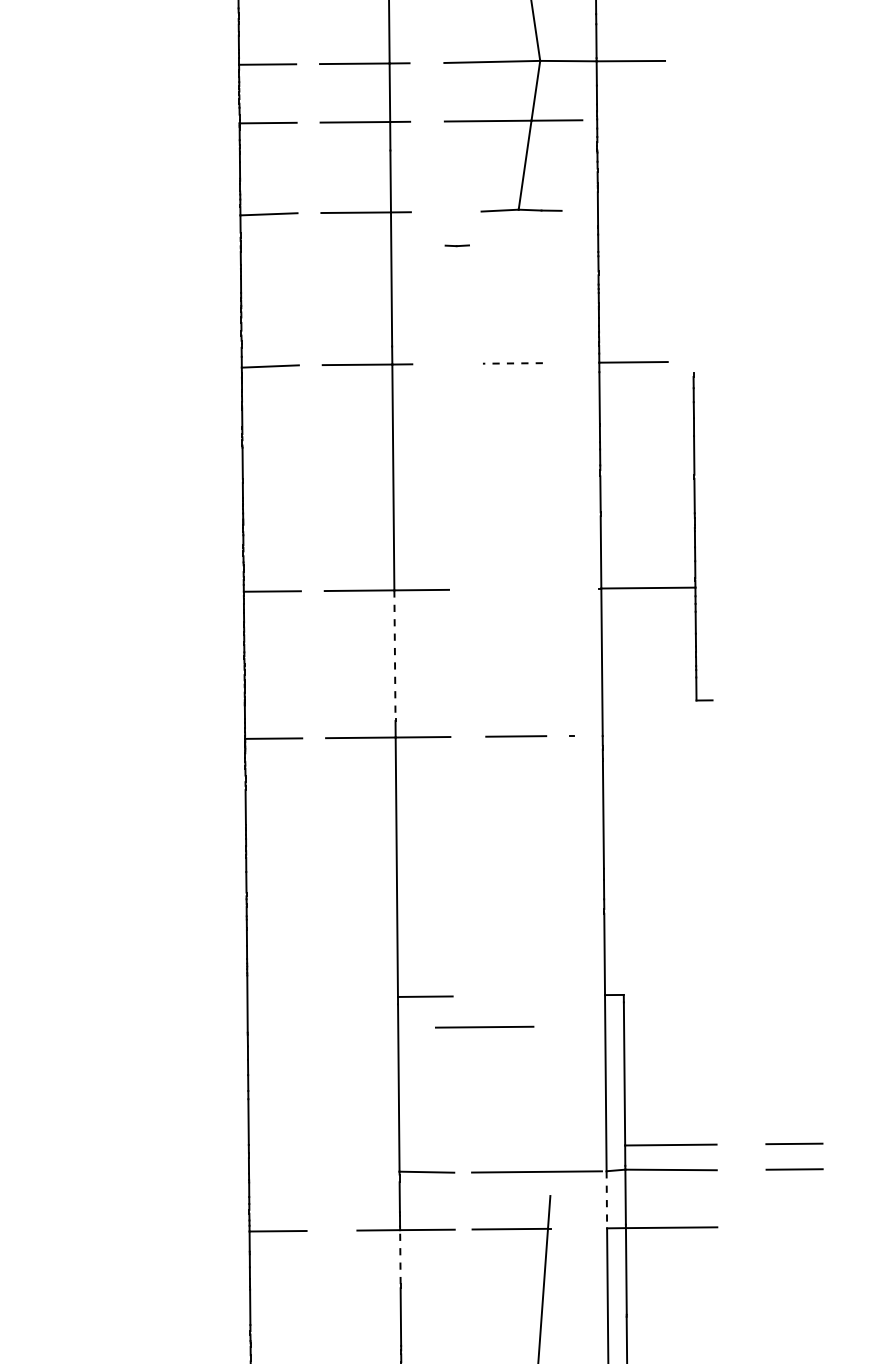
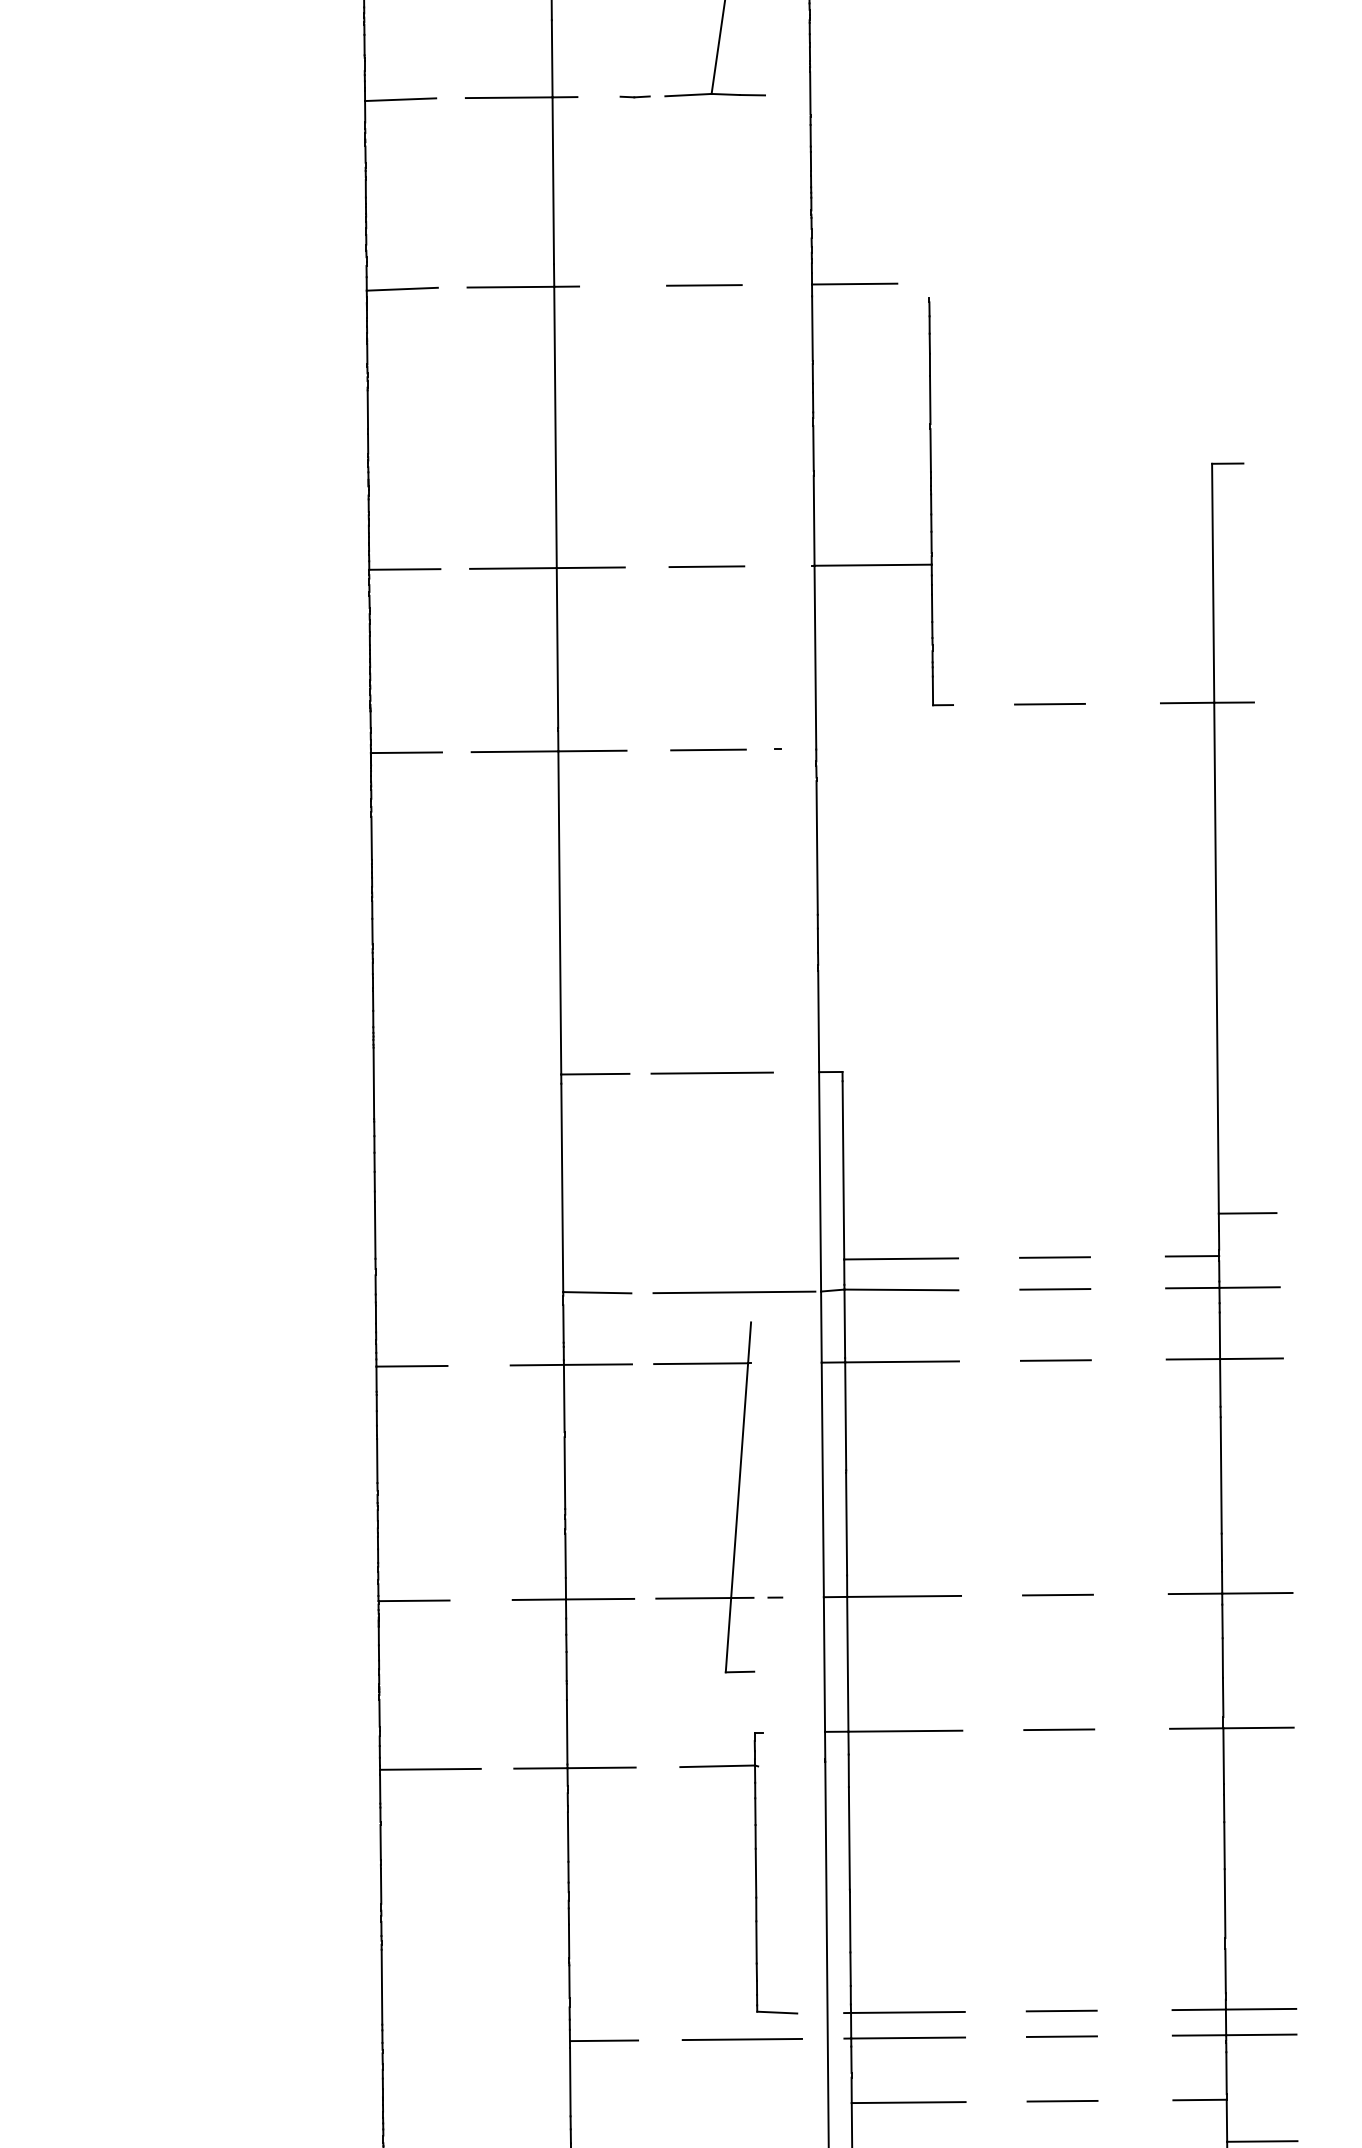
line: (456, 245) -> (634, 96), moved
line: (512, 363) -> (703, 285), dashed -> solid
line: (514, 589) -> (706, 566), added
line: (394, 654) -> (557, 648), dashed -> solid
line: (789, 699) -> (1049, 703), added
line: (484, 1026) -> (711, 1072), moved
line: (606, 1200) -> (821, 1327), dashed -> solid
line: (794, 1226) -> (1055, 1360), added
line: (400, 1257) -> (564, 1398), dashed -> solid

